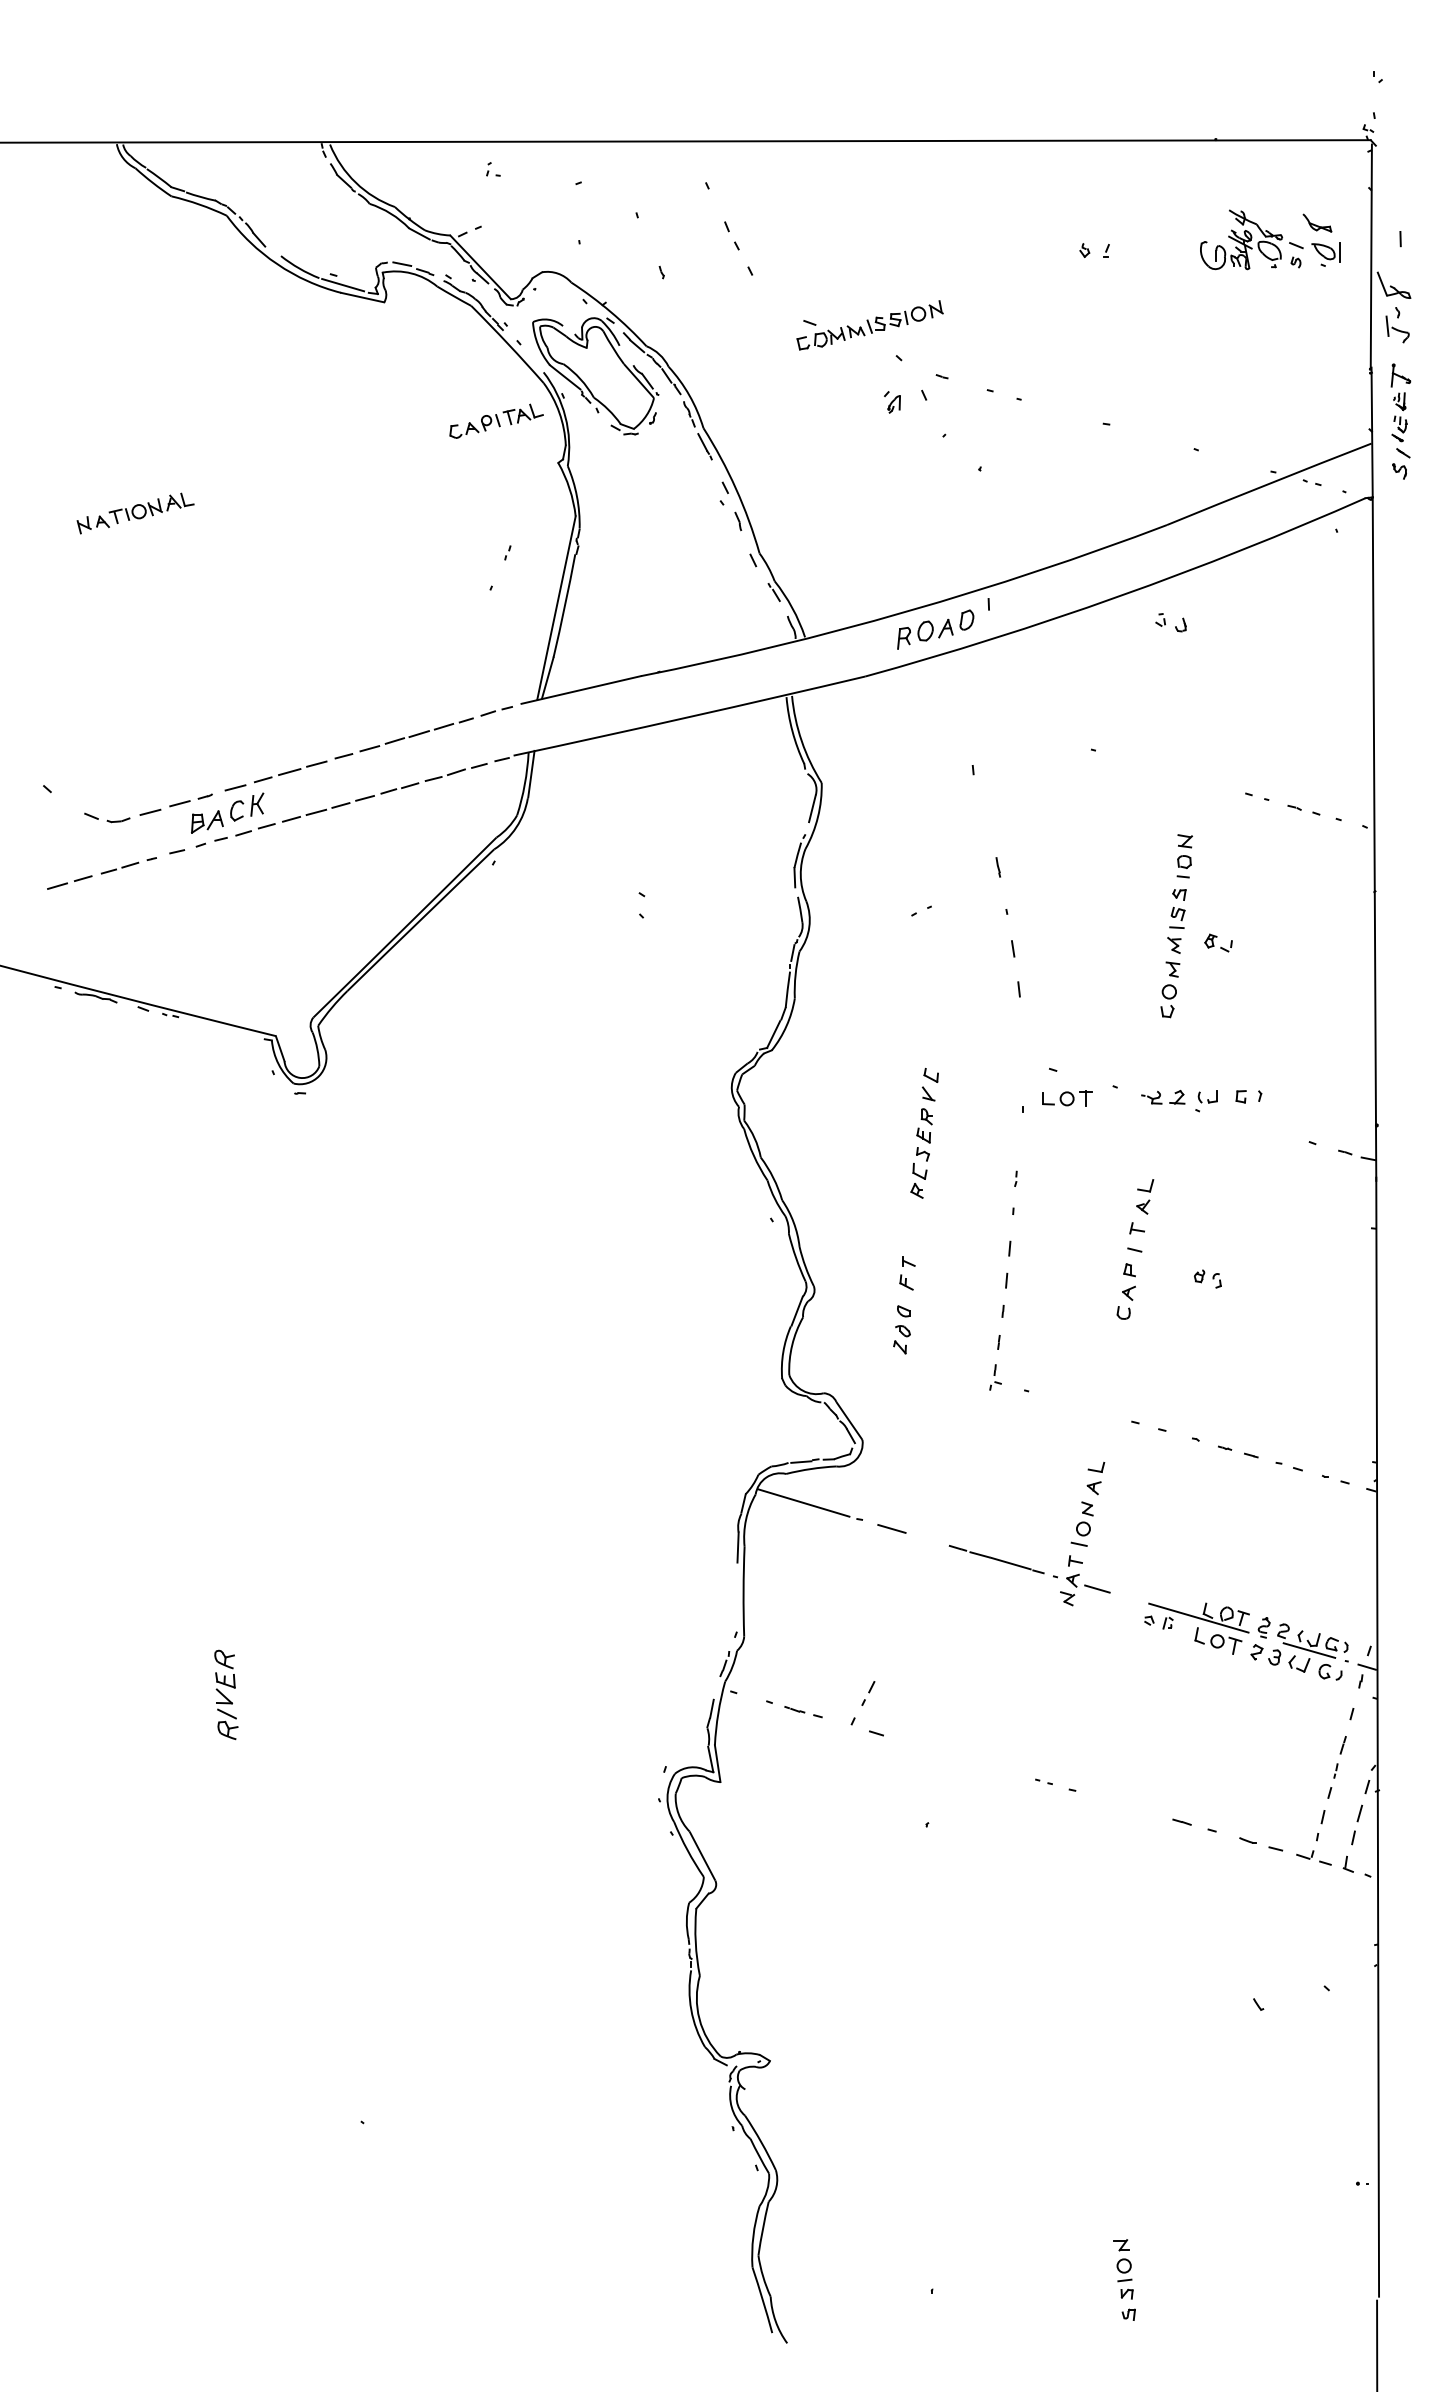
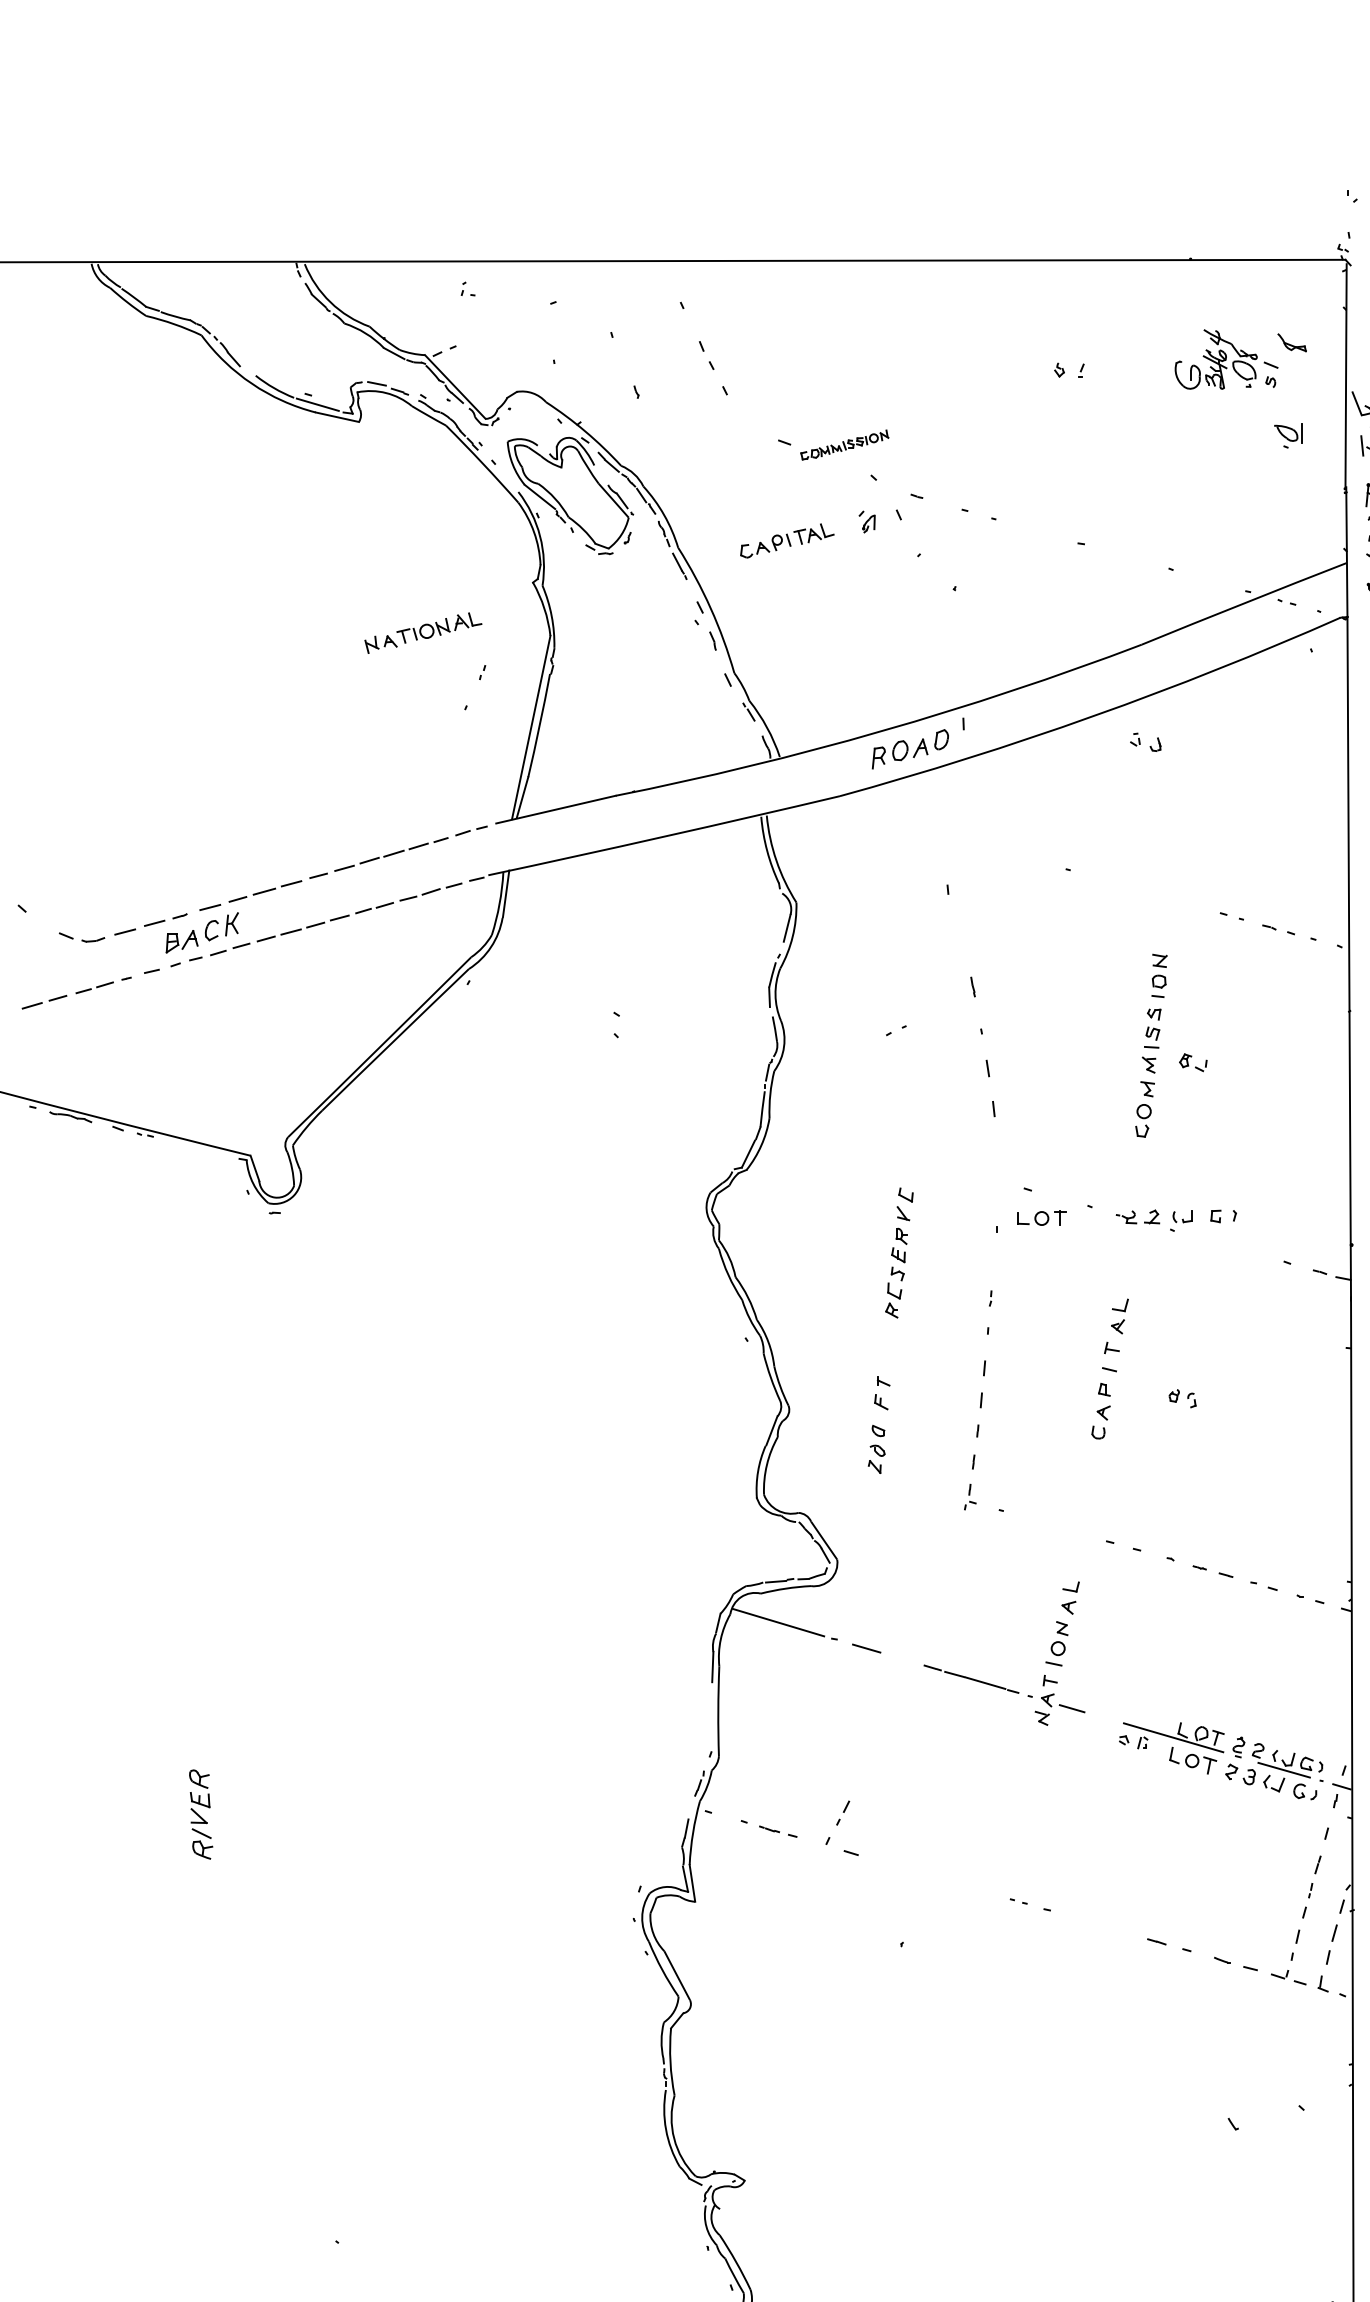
part: (1325, 254) -> (1288, 436), moved
part: (869, 325) -> (844, 445), size x0.6
part: (496, 420) -> (787, 540), moved
part: (135, 513) -> (423, 633), moved

